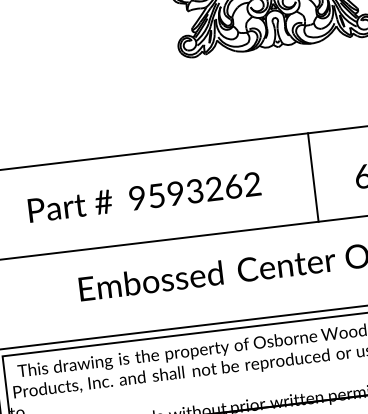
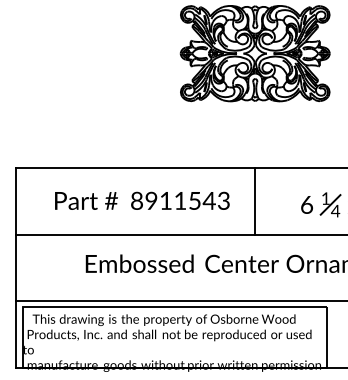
line: (312, 176) -> (254, 200), moved
text: (195, 190) -> (180, 200), 9593262 -> 8911543

